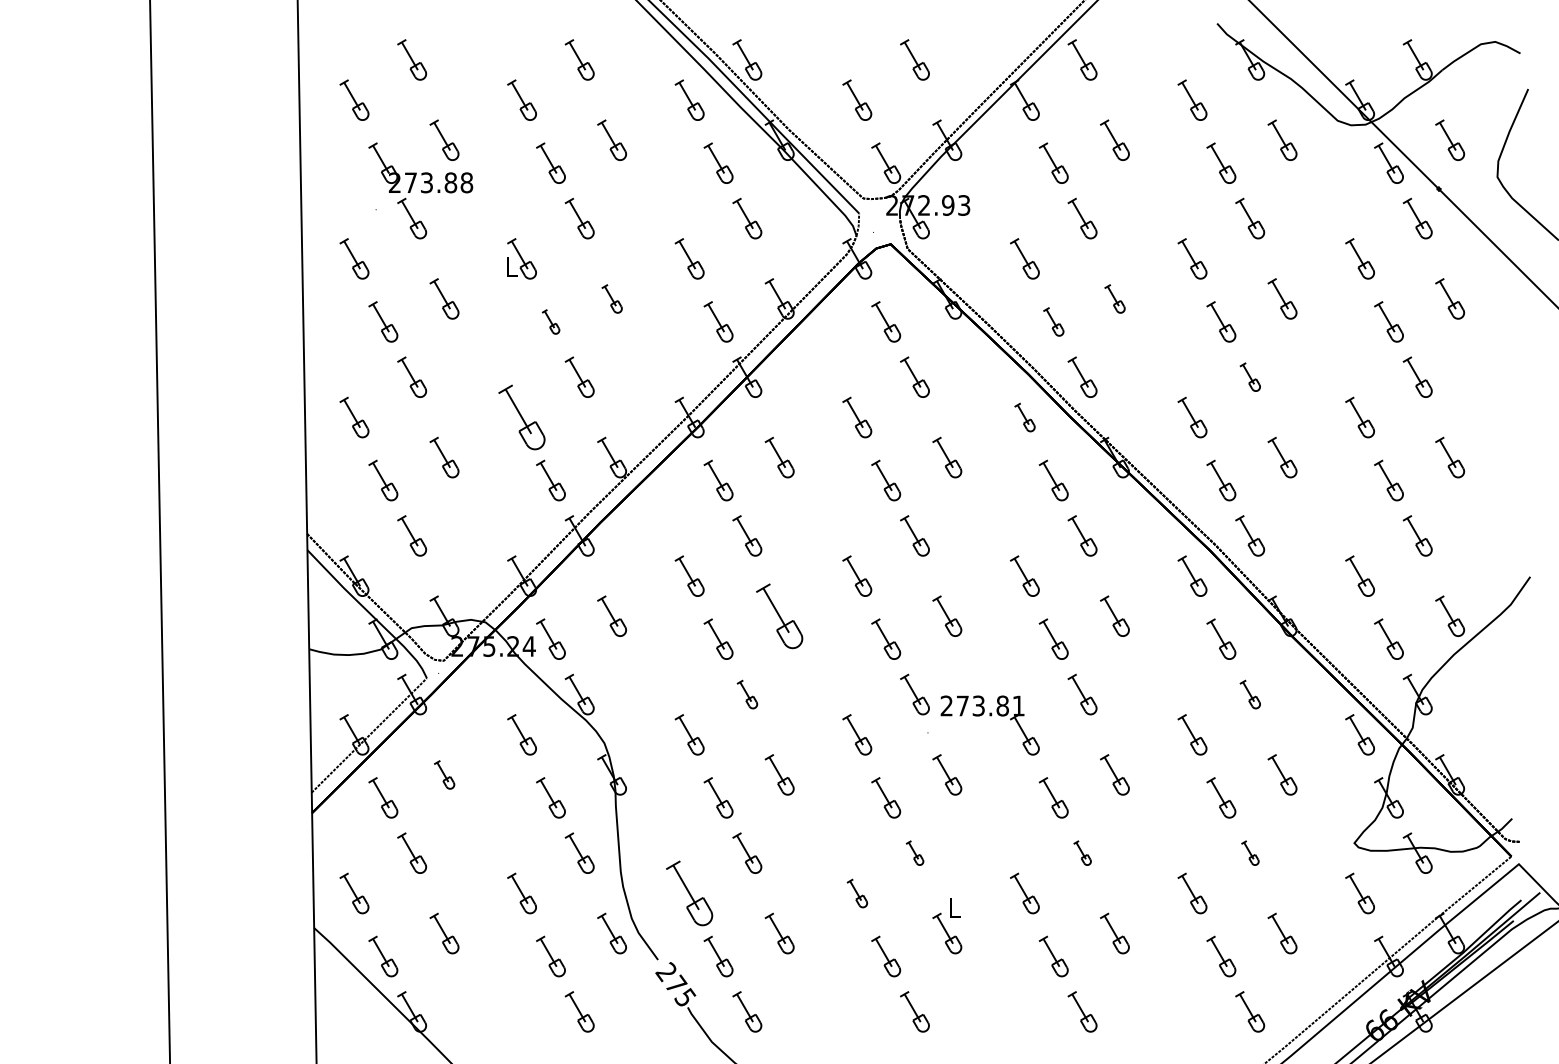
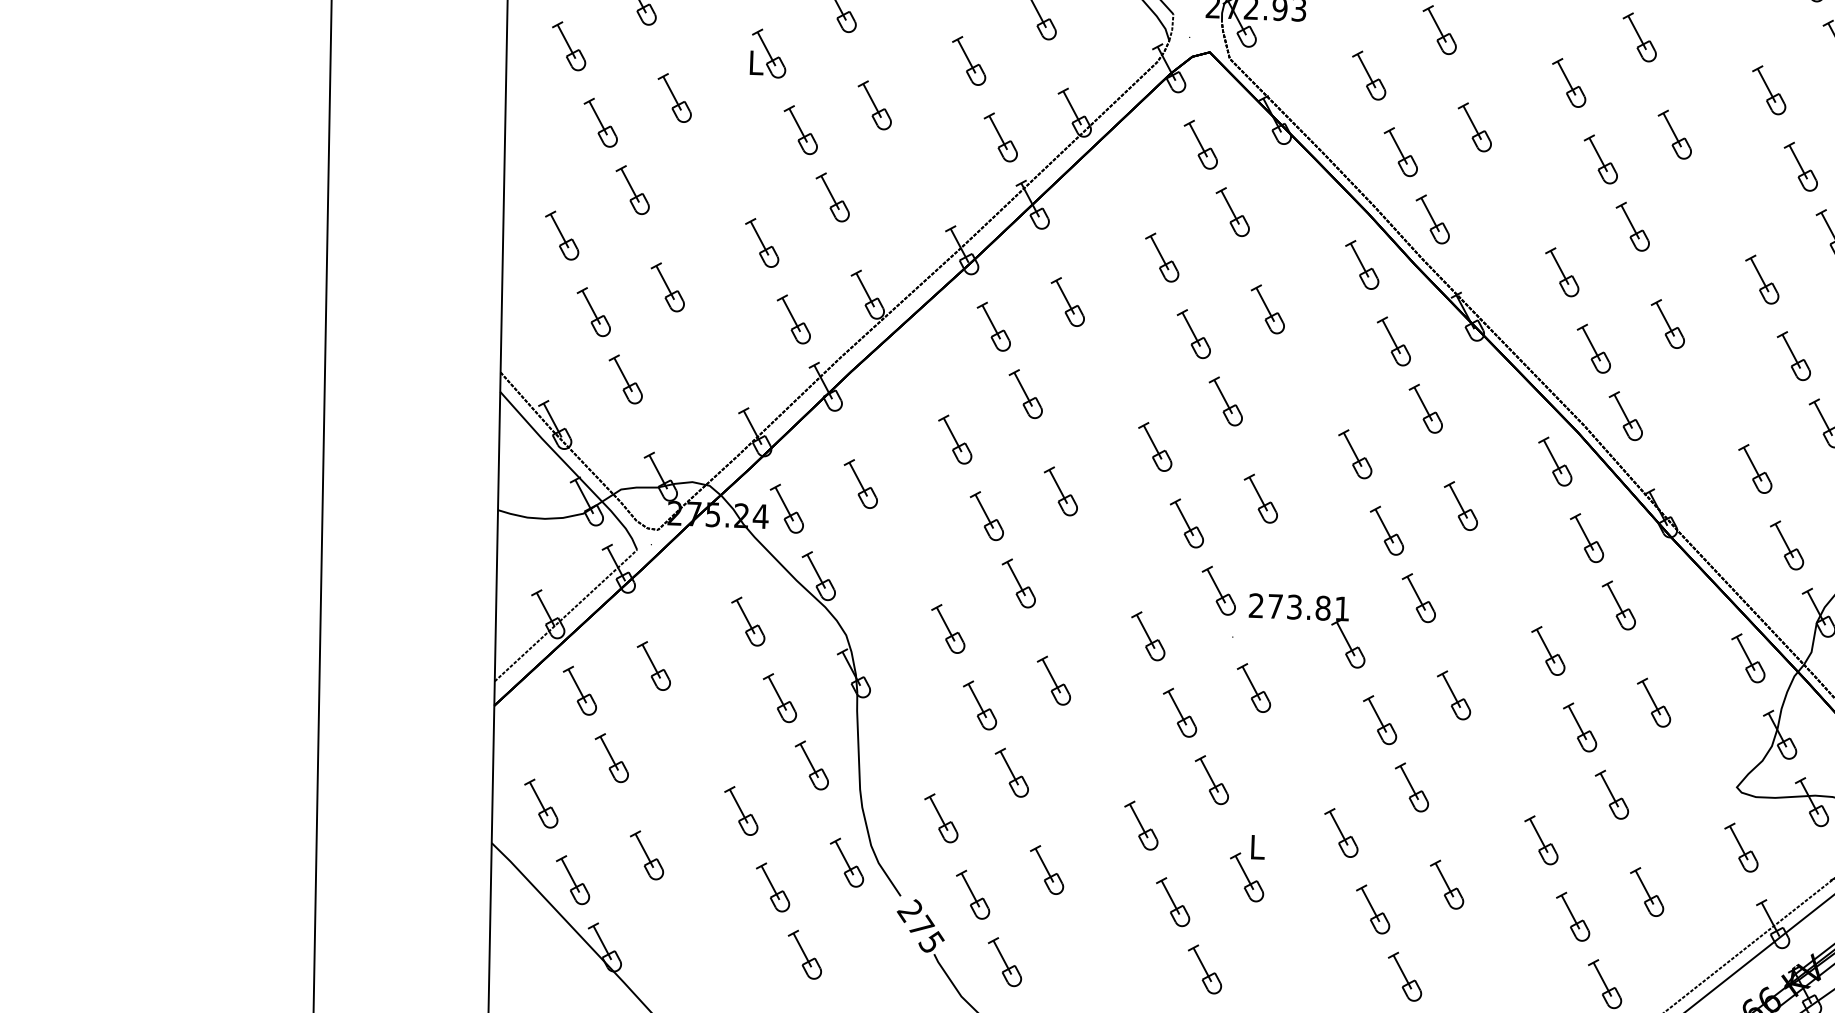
part: (611, 298) -> (874, 104), size x1.43
part: (1114, 298) -> (1474, 126), size x1.43
part: (550, 321) -> (800, 129), size x1.67
part: (1053, 321) -> (1400, 151), size x1.43
part: (1250, 376) -> (1633, 225), size x1.43
part: (521, 417) -> (761, 242), size x0.62
part: (1024, 417) -> (1361, 264), size x1.43
part: (779, 615) -> (1060, 490), size x0.62
part: (747, 694) -> (1019, 583), size x1.43
part: (1250, 694) -> (1619, 605), size x1.43
part: (444, 774) -> (653, 665), size x1.43
part: (914, 852) -> (1211, 779), size x1.67
part: (1082, 852) -> (1411, 786), size x1.67
part: (1250, 852) -> (1612, 793), size x1.67
part: (689, 893) -> (941, 818), size x0.62
part: (857, 893) -> (1141, 825), size x1.43

